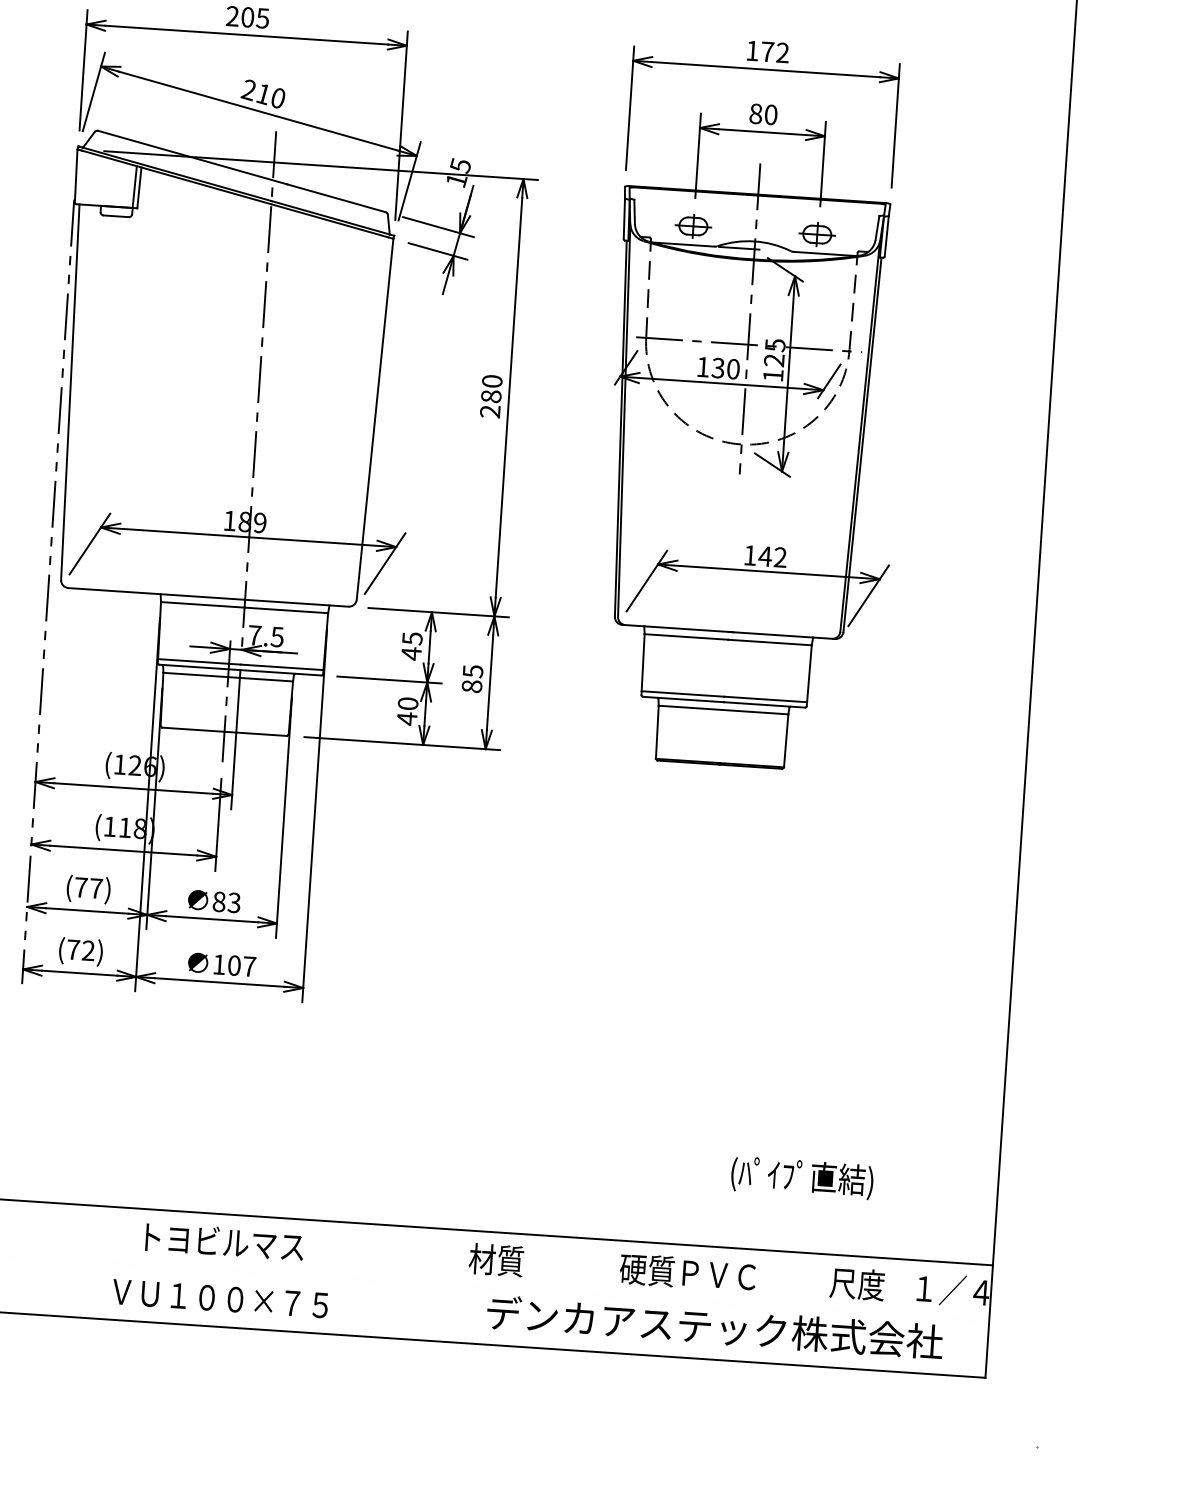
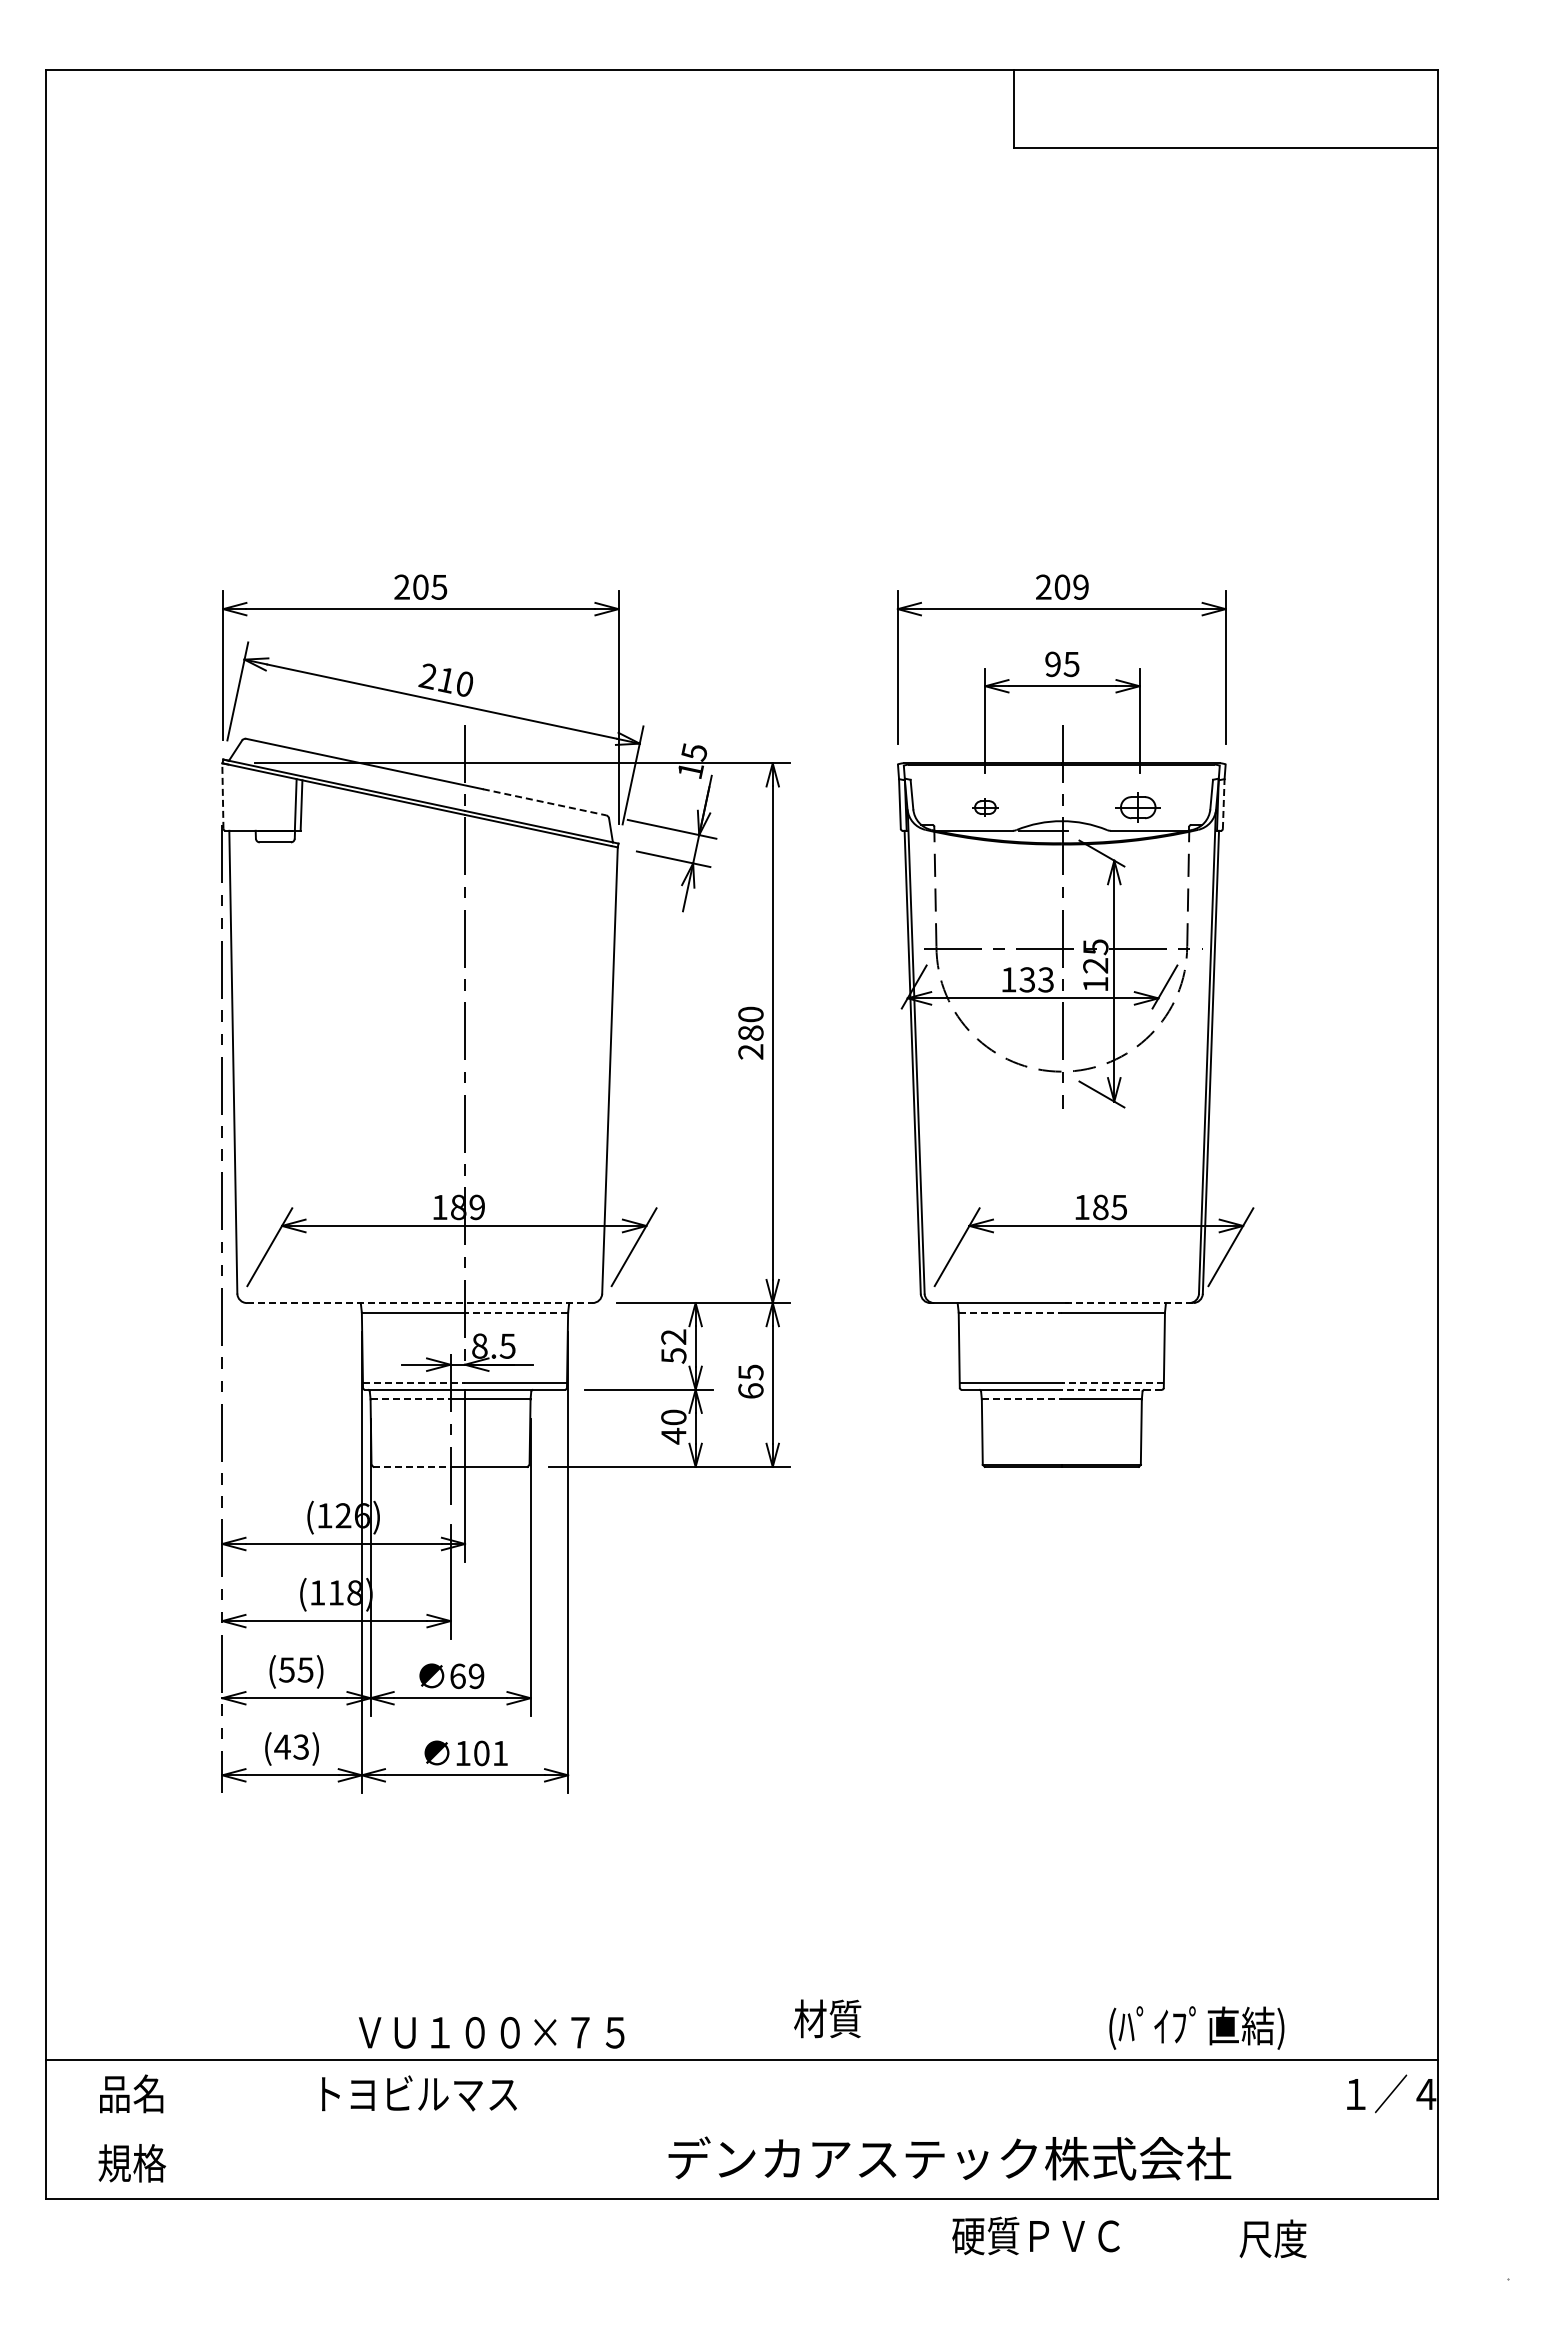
text: (767, 51) -> (1062, 586), 172 -> 209
text: (763, 114) -> (1062, 664), 80 -> 95
line: (75, 176) -> (222, 796), solid -> dashed
line: (336, 198) -> (544, 802), solid -> dashed
part: (693, 226) -> (985, 807), size x0.6
line: (886, 236) -> (1223, 804), solid -> dashed
text: (732, 368) -> (1045, 979), 130 -> 133
text: (772, 557) -> (1109, 1207), 142 -> 185
line: (208, 597) -> (419, 1303), solid -> dashed
line: (286, 610) -> (516, 1312), solid -> dashed
text: (254, 634) -> (479, 1345), 7.5 -> 8.5
line: (781, 635) -> (1127, 1303), solid -> dashed
line: (686, 636) -> (1010, 1312), solid -> dashed
text: (411, 646) -> (673, 1346), 45 -> 52
line: (199, 662) -> (414, 1383), solid -> dashed
line: (195, 675) -> (410, 1399), solid -> dashed
text: (471, 686) -> (750, 1390), 85 -> 65
line: (765, 699) -> (1112, 1383), solid -> dashed
line: (764, 704) -> (1111, 1389), solid -> dashed
line: (690, 707) -> (1021, 1399), solid -> dashed
line: (192, 729) -> (411, 1466), solid -> dashed
text: (88, 887) -> (296, 1669), (77) -> (55)
text: (227, 901) -> (467, 1675), 83 -> 69
text: (80, 949) -> (291, 1746), (72) -> (43)
text: (249, 966) -> (500, 1753), 107 -> 101
text: (802, 1177) -> (1196, 2027), moved
text: (224, 1241) -> (419, 2093), moved
text: (496, 1259) -> (827, 2018), moved
text: (687, 1272) -> (1035, 2235), moved
text: (856, 1283) -> (1272, 2238), moved
text: (220, 1298) -> (491, 2032), moved
text: (714, 1327) -> (949, 2158), moved

